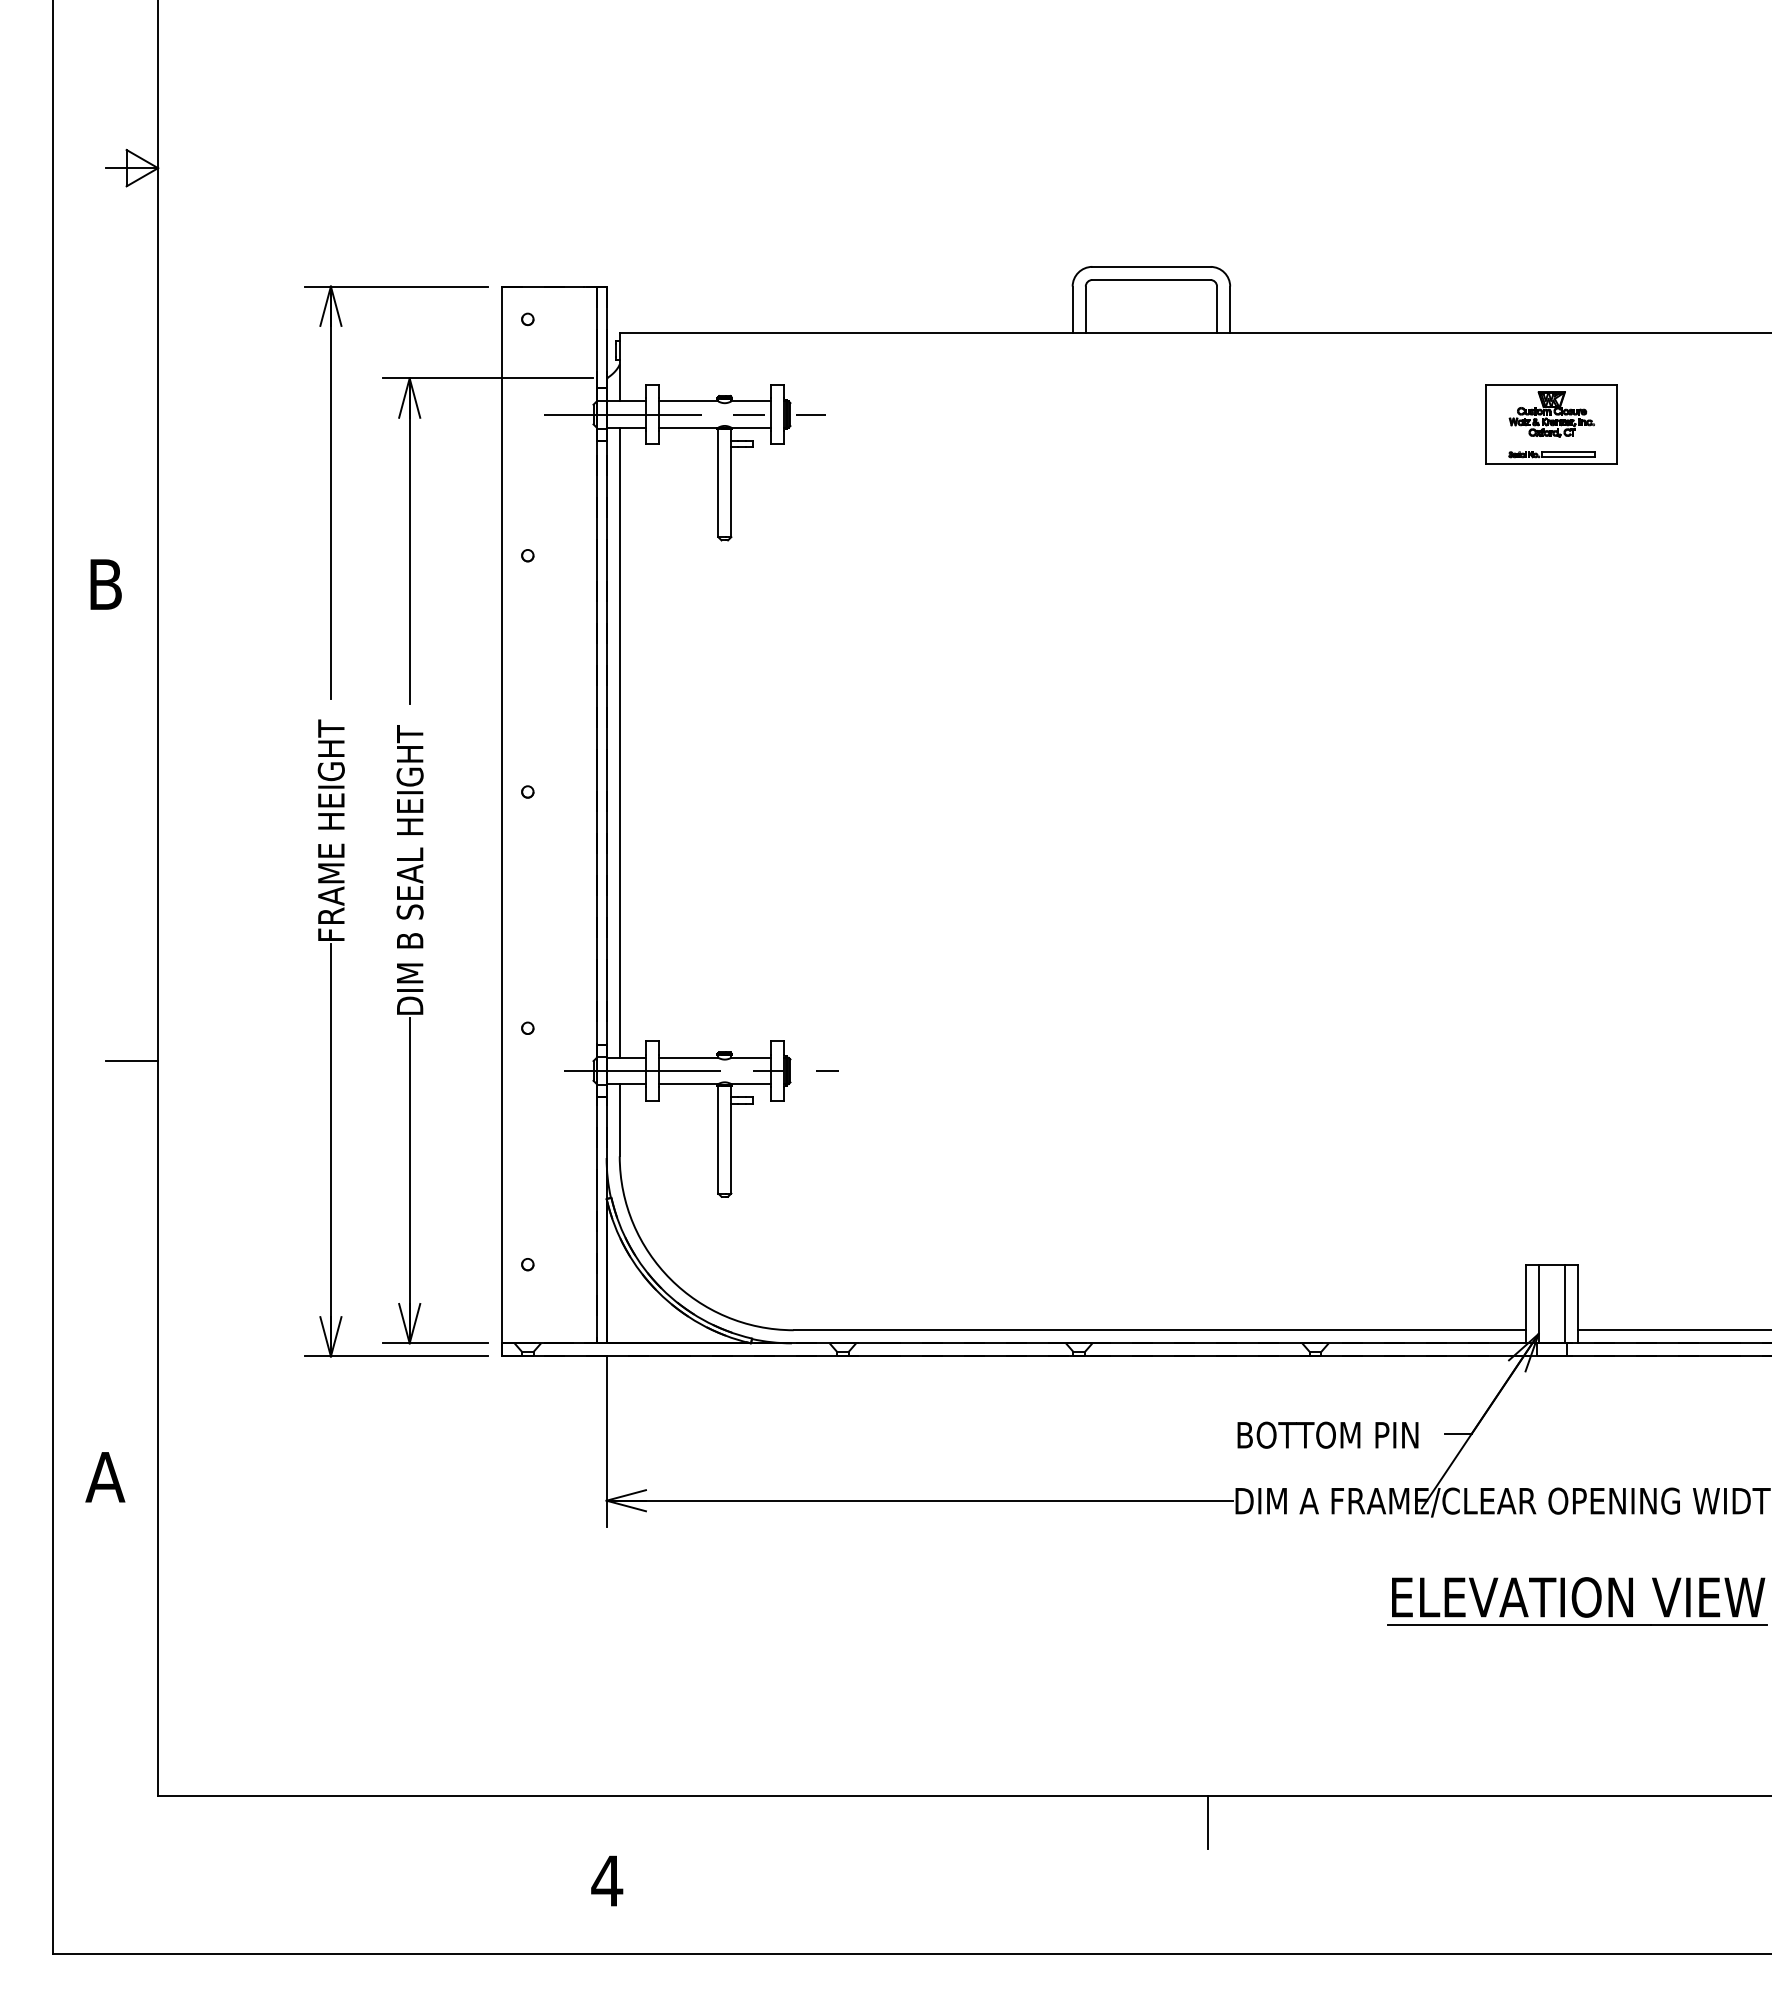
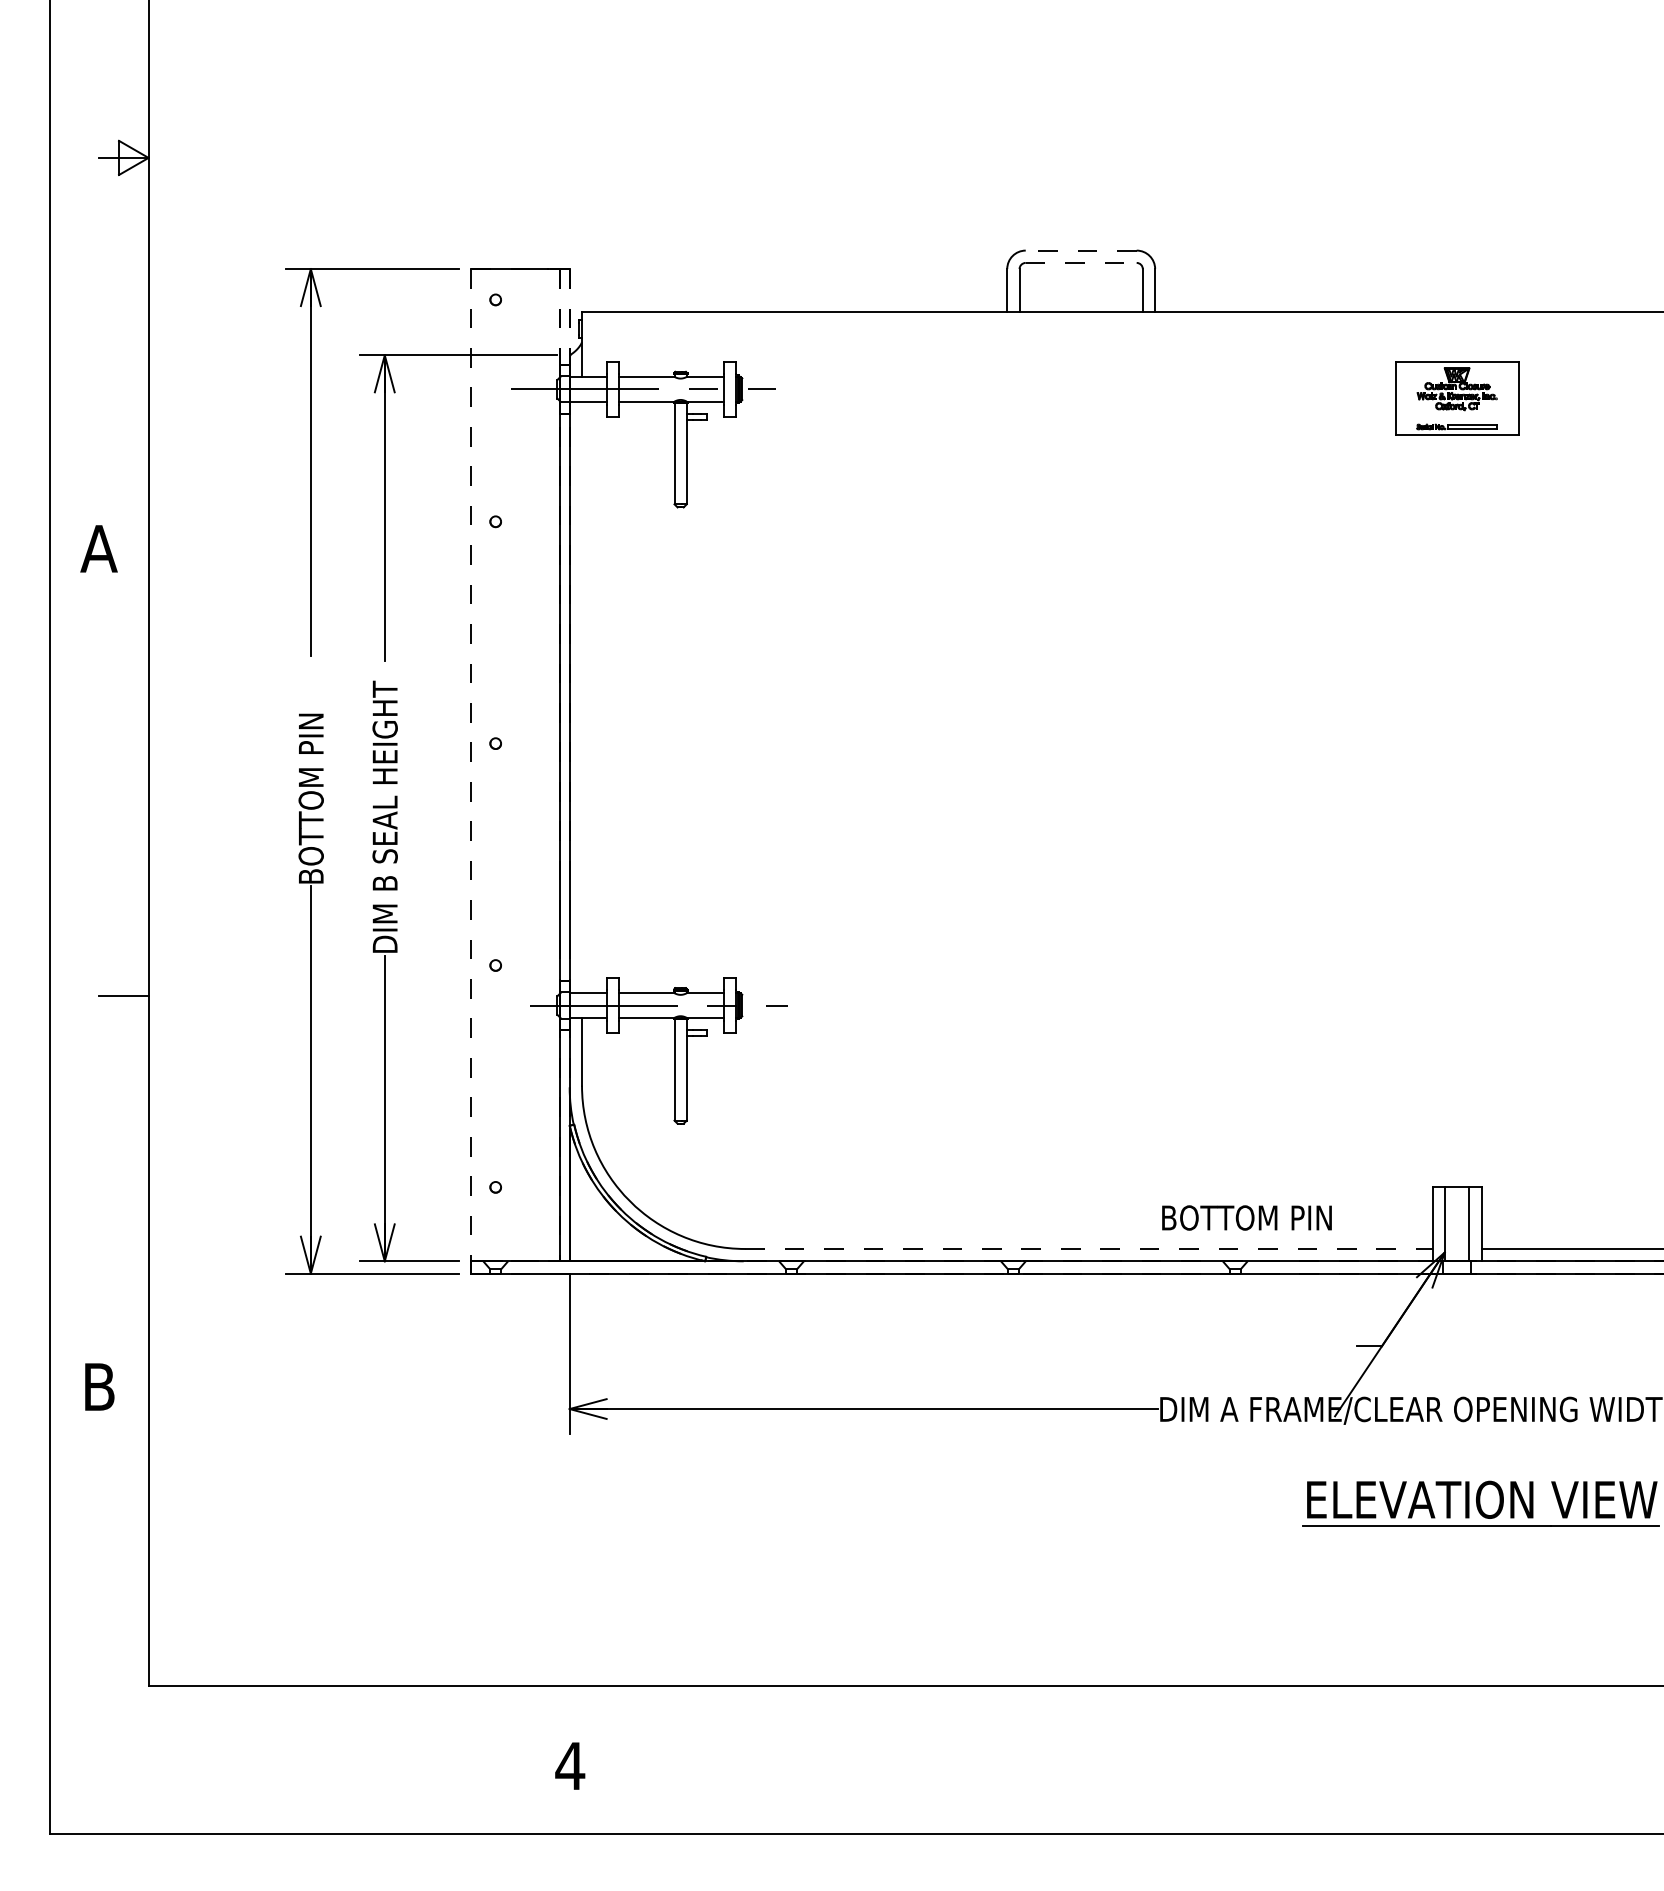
line: (1150, 266) -> (1080, 250), solid -> dashed
line: (1151, 280) -> (1081, 263), solid -> dashed
line: (596, 337) -> (560, 316), solid -> dashed
line: (606, 337) -> (569, 316), solid -> dashed
text: (105, 584) -> (99, 548), B -> A
line: (619, 742) -> (581, 697), removed
line: (501, 815) -> (470, 765), solid -> dashed
text: (330, 828) -> (310, 777), FRAME HEIGHT -> BOTTOM PIN
line: (1159, 1330) -> (1088, 1249), solid -> dashed
text: (1327, 1434) -> (1246, 1217), moved
text: (105, 1477) -> (99, 1387), A -> B
line: (1208, 1822) -> (1134, 1711), removed

